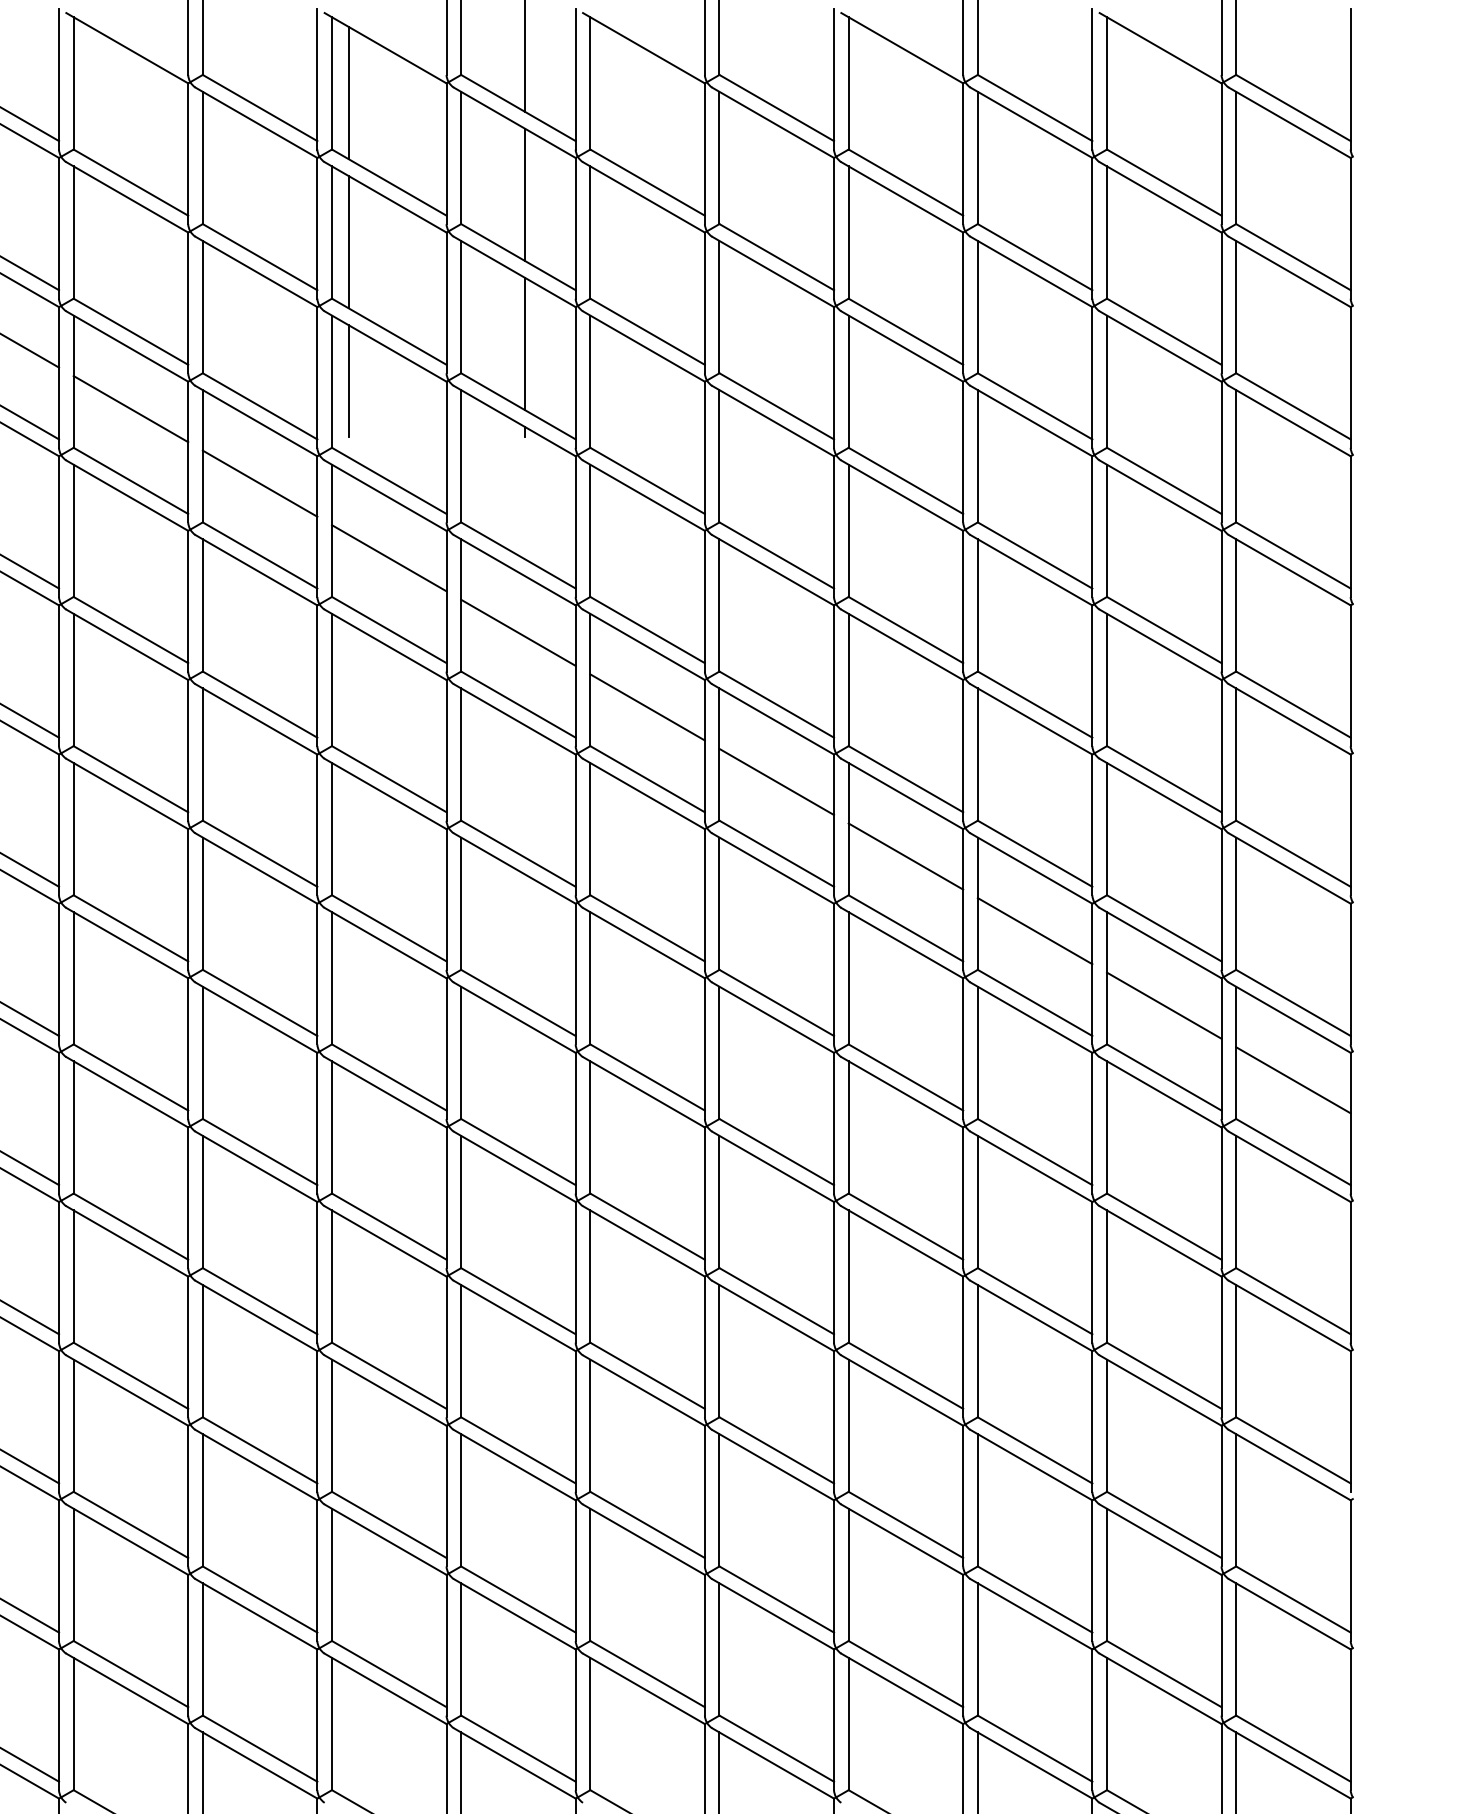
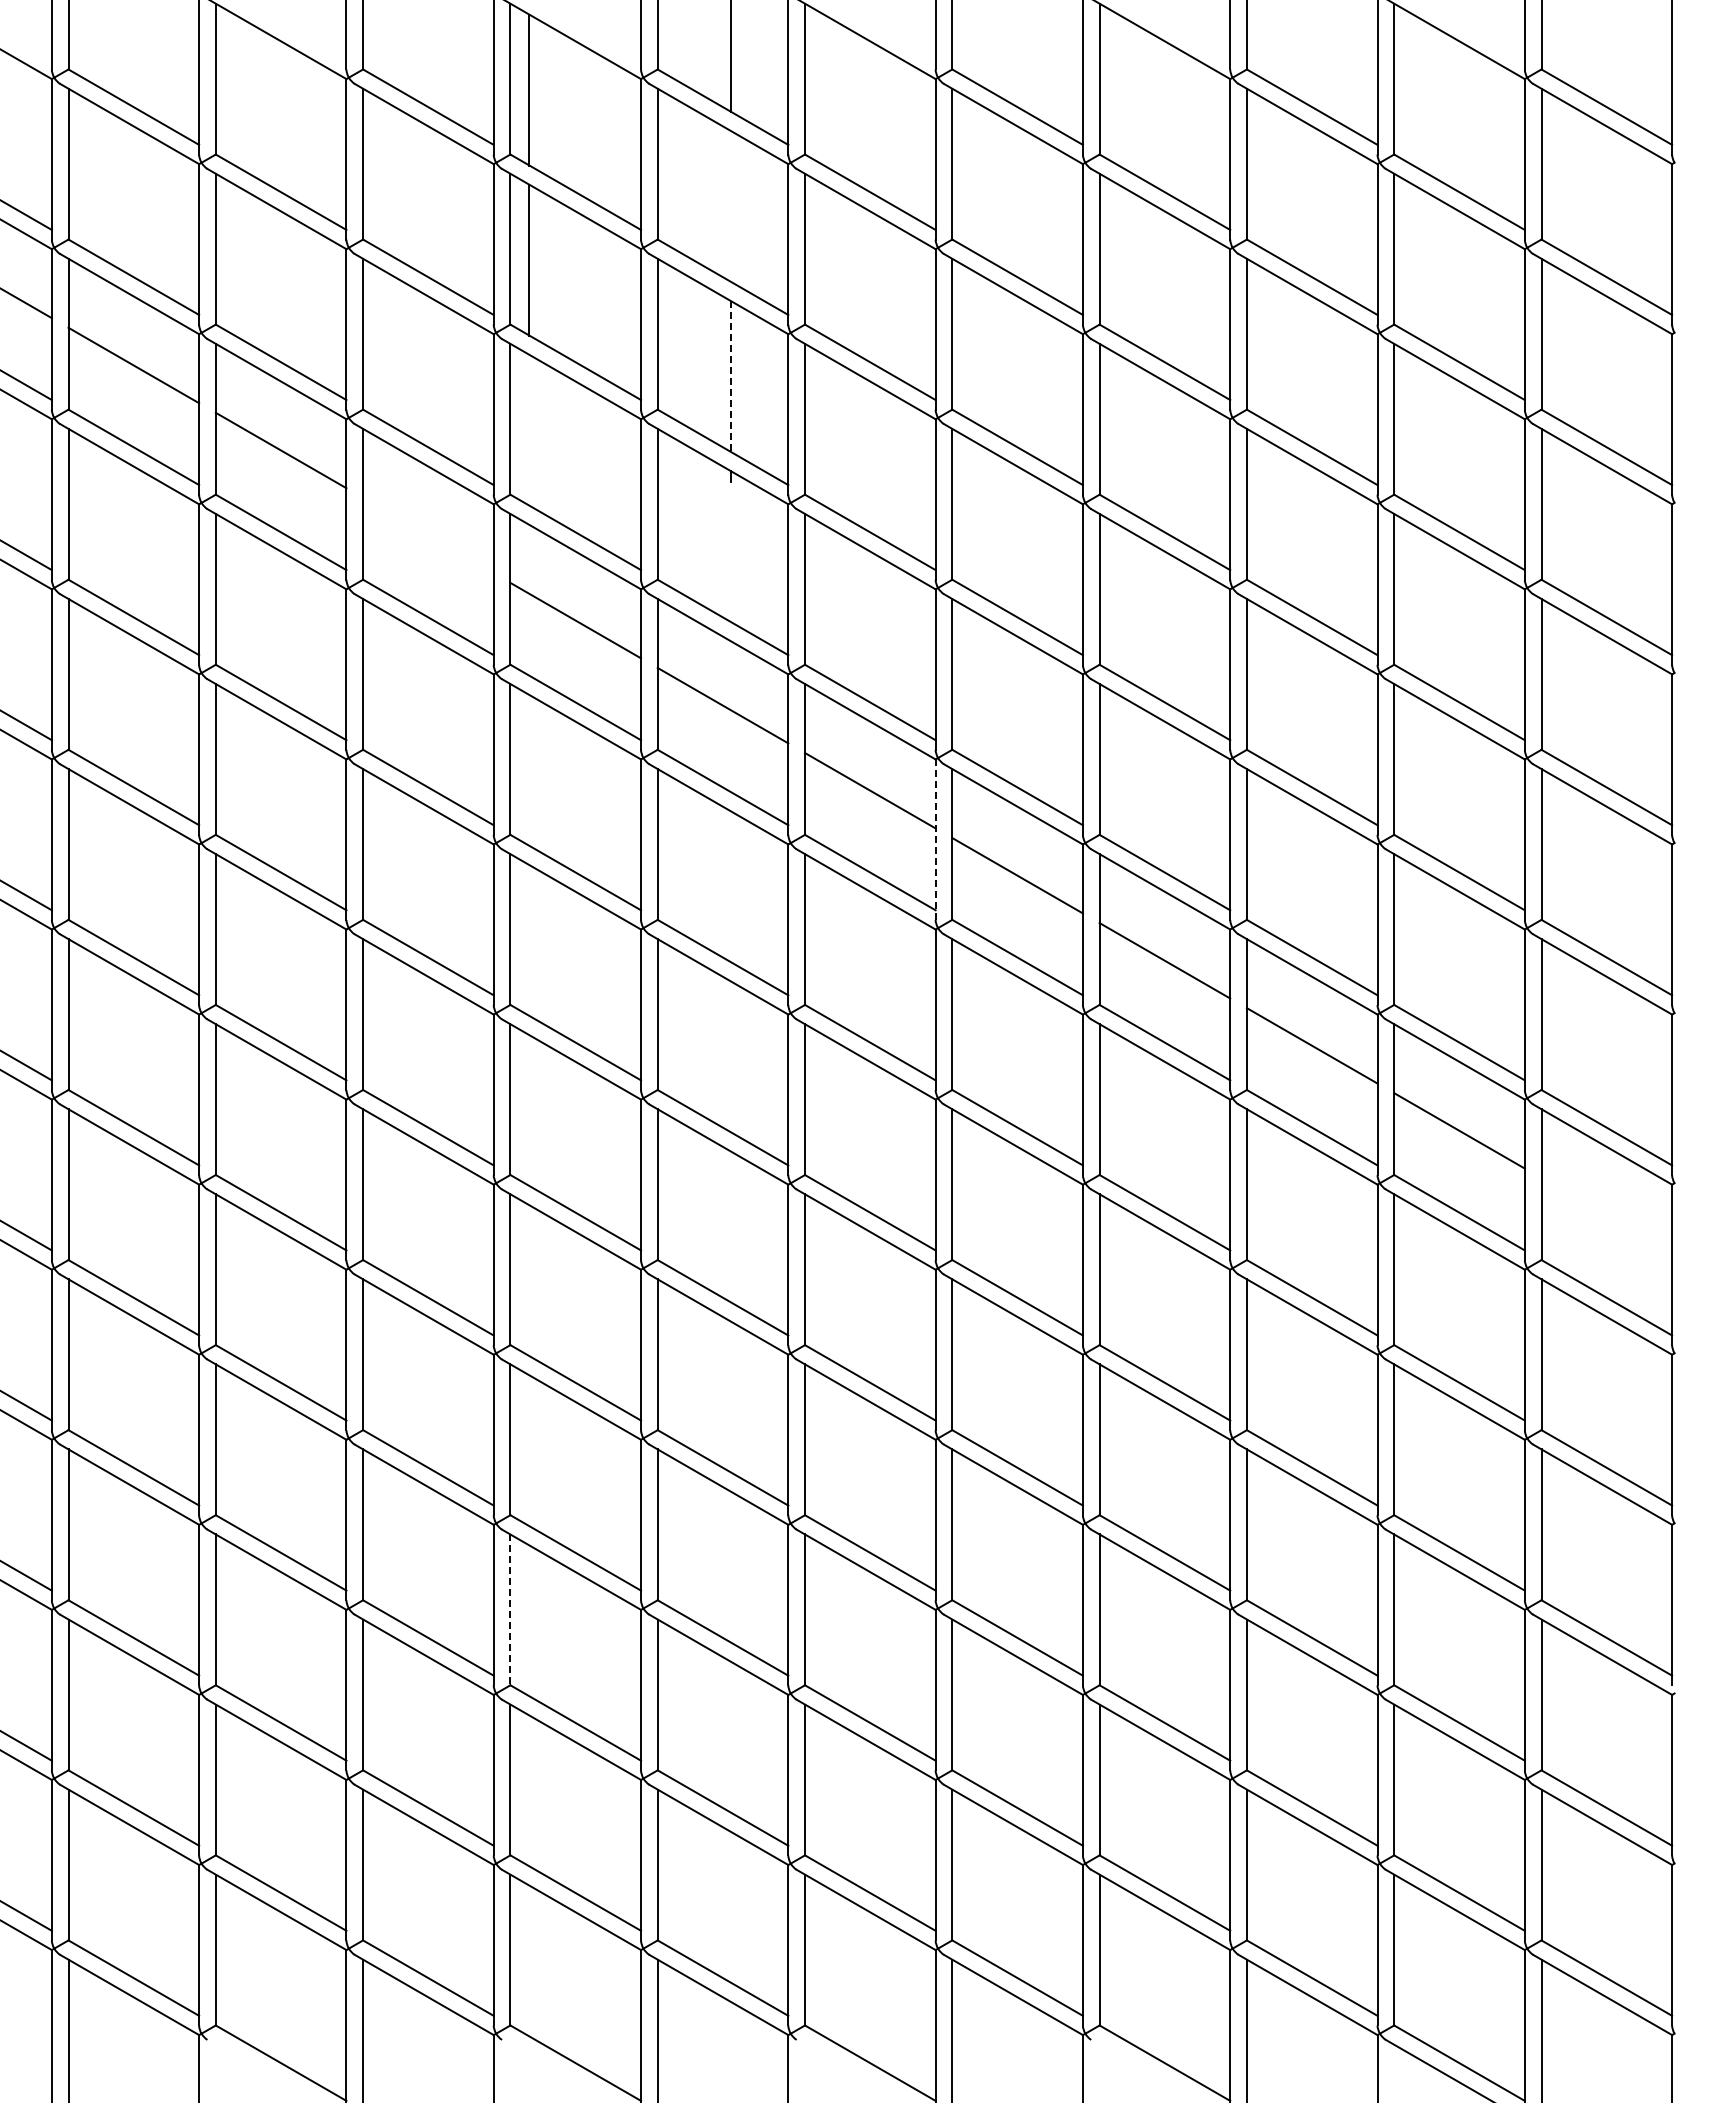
line: (524, 194) -> (730, 205), removed
line: (524, 344) -> (730, 376), solid -> dashed
line: (348, 380) -> (529, 417), removed
line: (260, 483) -> (428, 535), removed
line: (704, 751) -> (935, 840), solid -> dashed
line: (1293, 1079) -> (1606, 1215), removed
line: (332, 1426) -> (510, 1610), solid -> dashed

